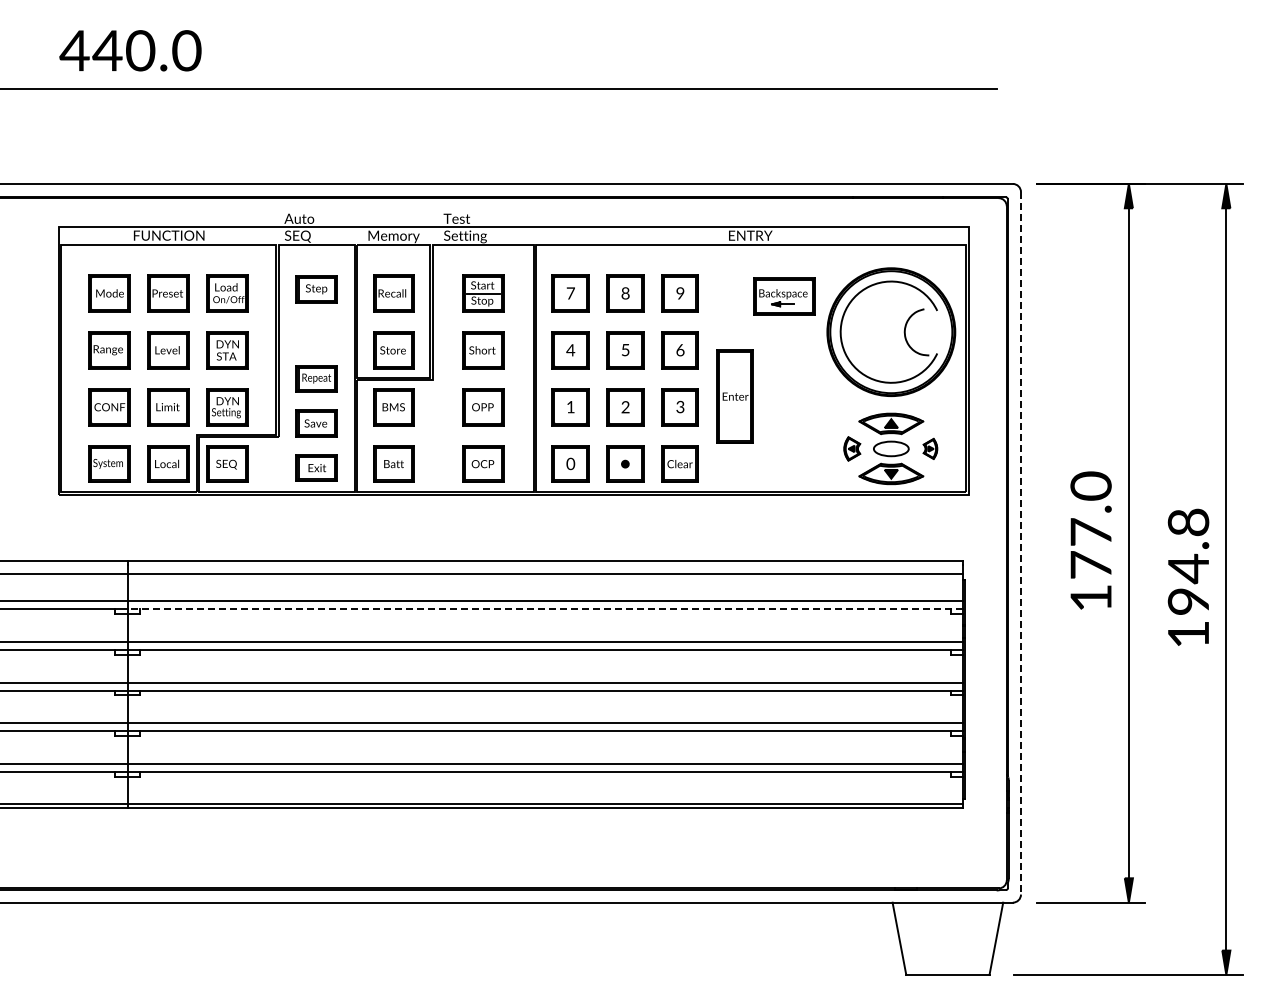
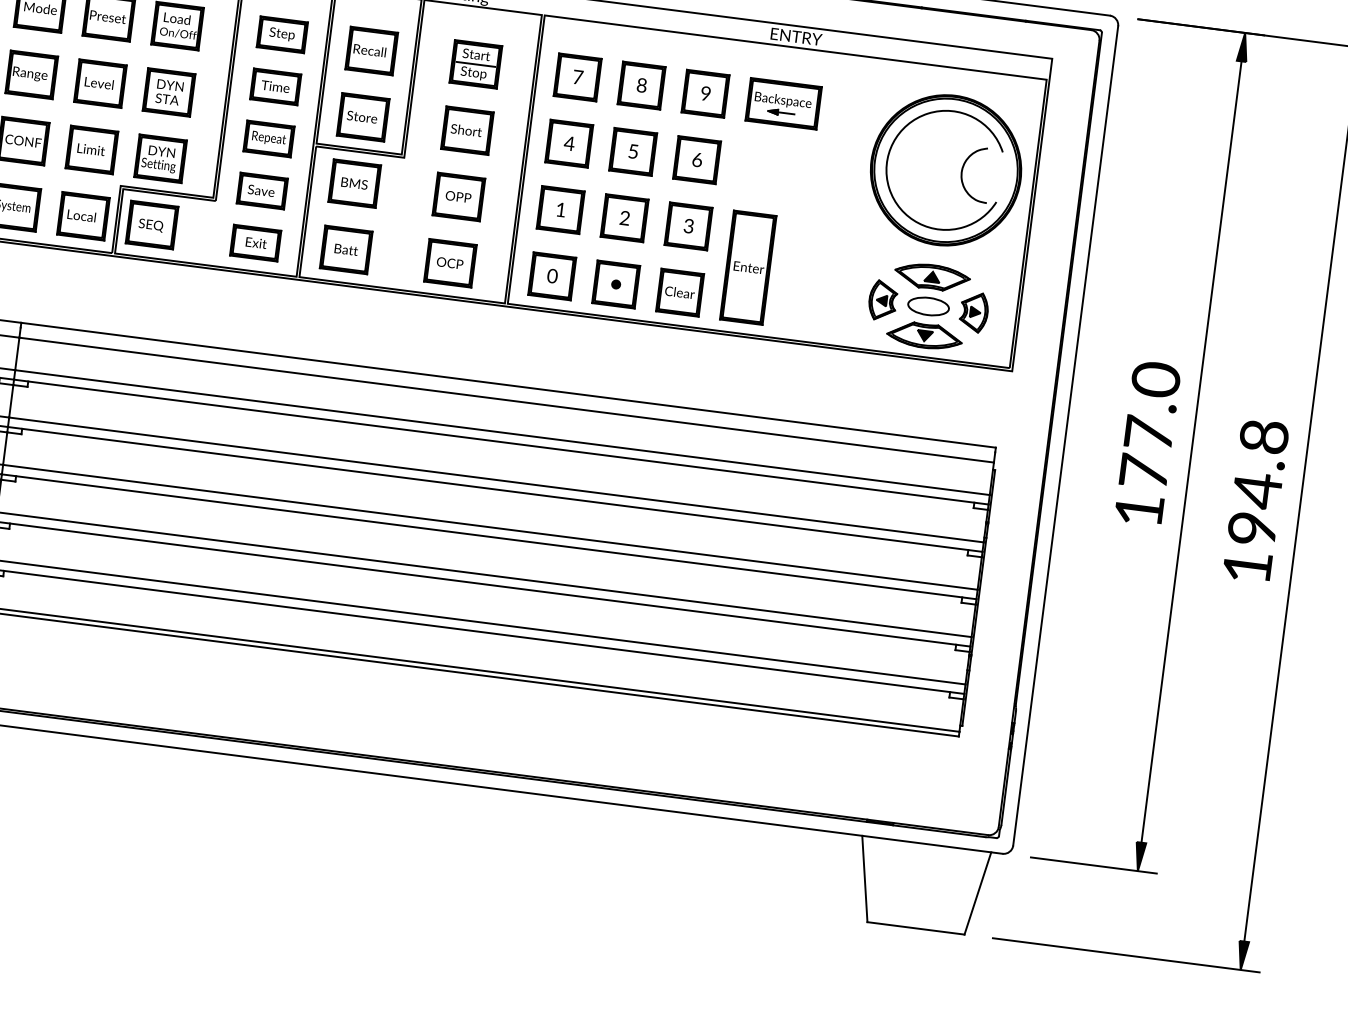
part: (784, 296) -> (784, 103), moved
part: (316, 333) -> (275, 86), added
part: (734, 396) -> (747, 267), moved
part: (852, 448) -> (883, 300), size x1.43
part: (930, 448) -> (974, 311), size x1.67
line: (1020, 543) -> (1065, 436), dashed -> solid
line: (545, 609) -> (501, 442), dashed -> solid

